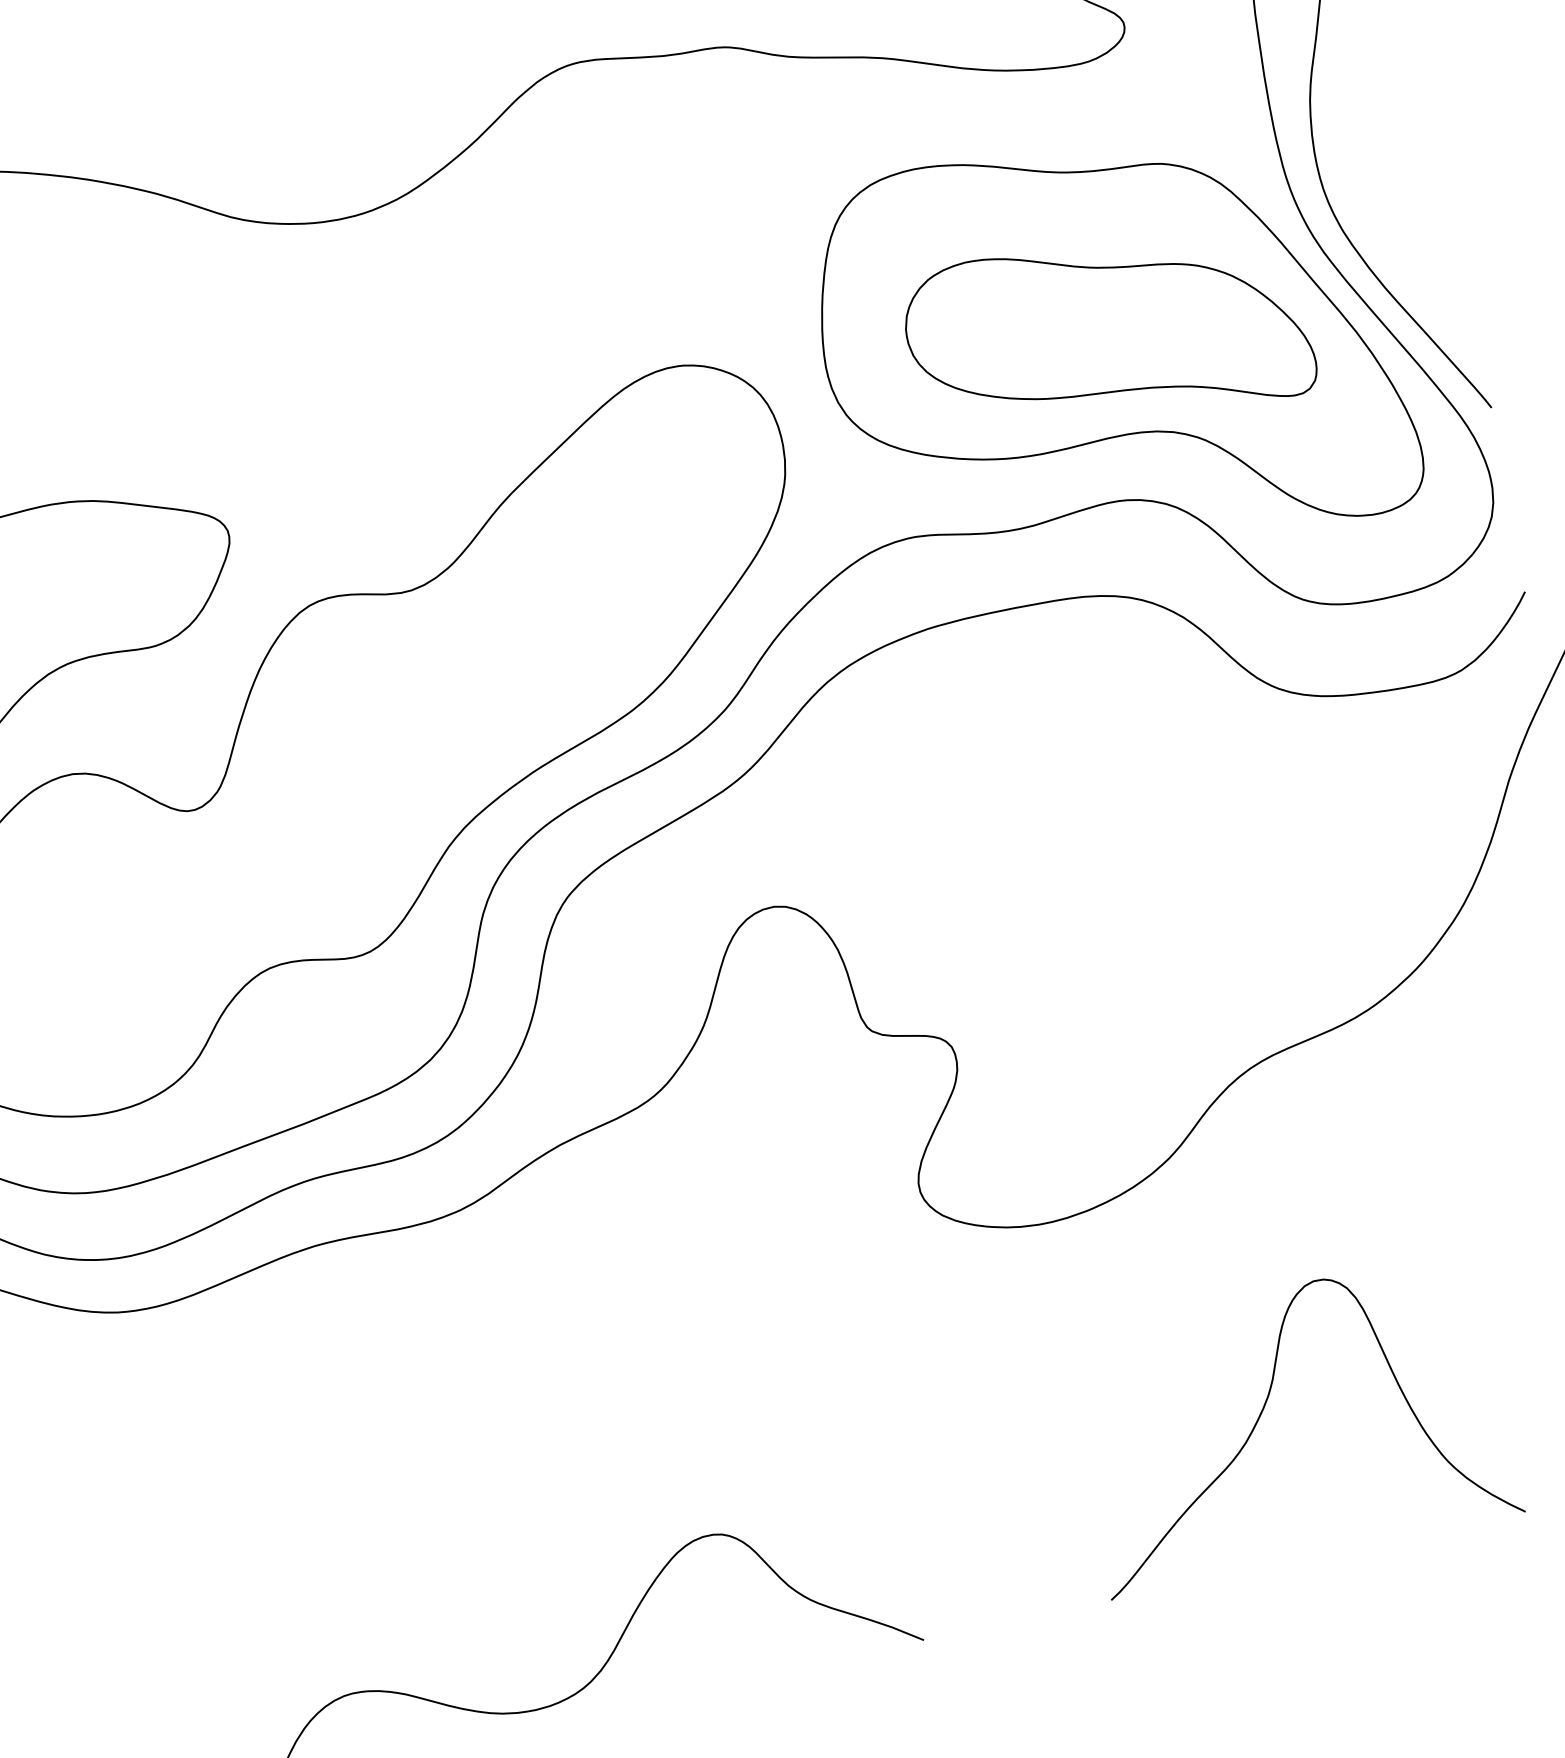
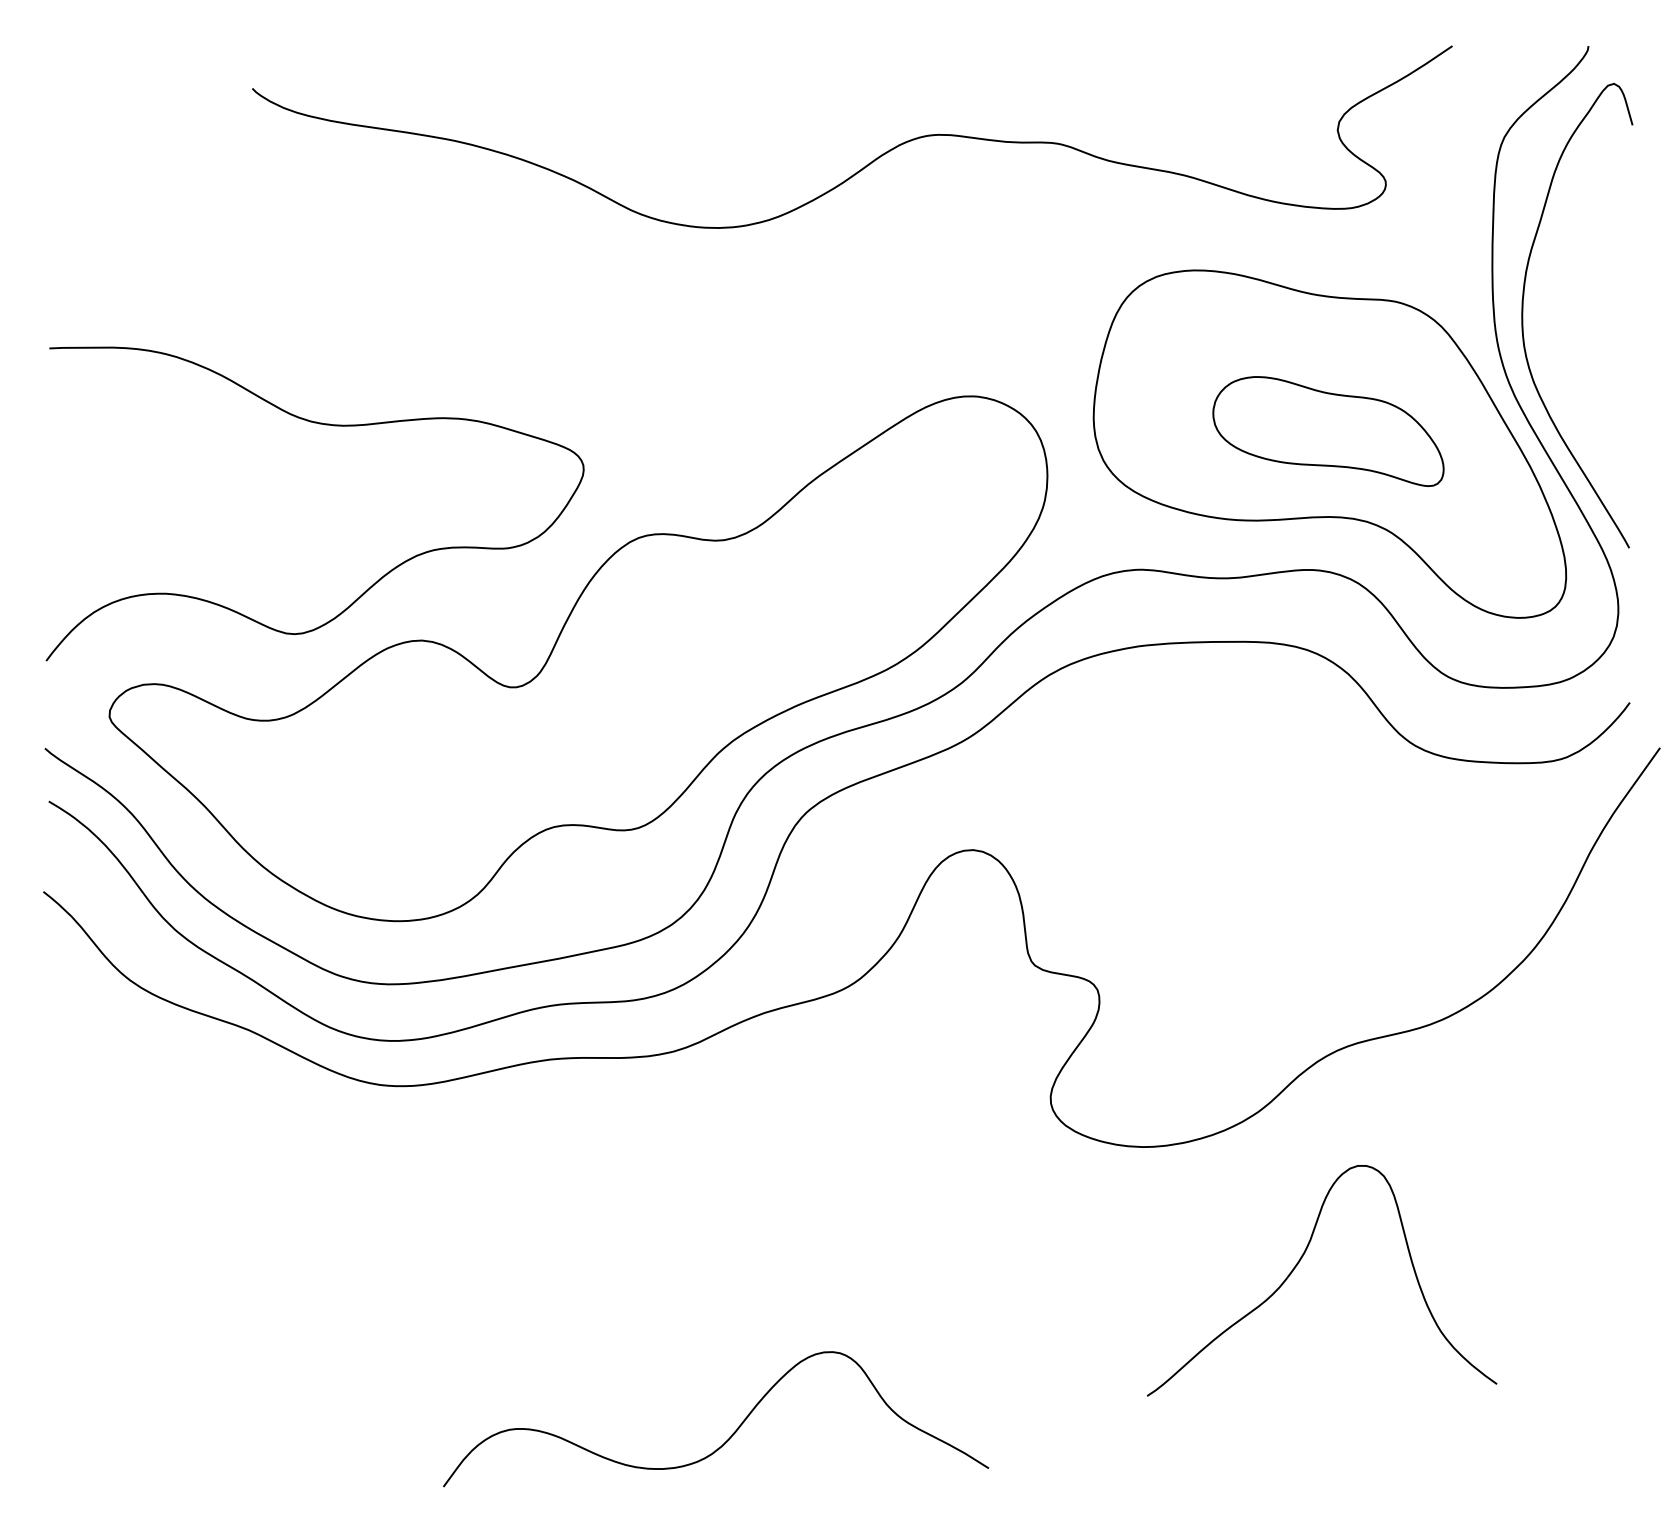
part: (1108, 332) -> (1328, 431), size x0.7
curve: (1263, 1411) -> (1298, 1264), moved

